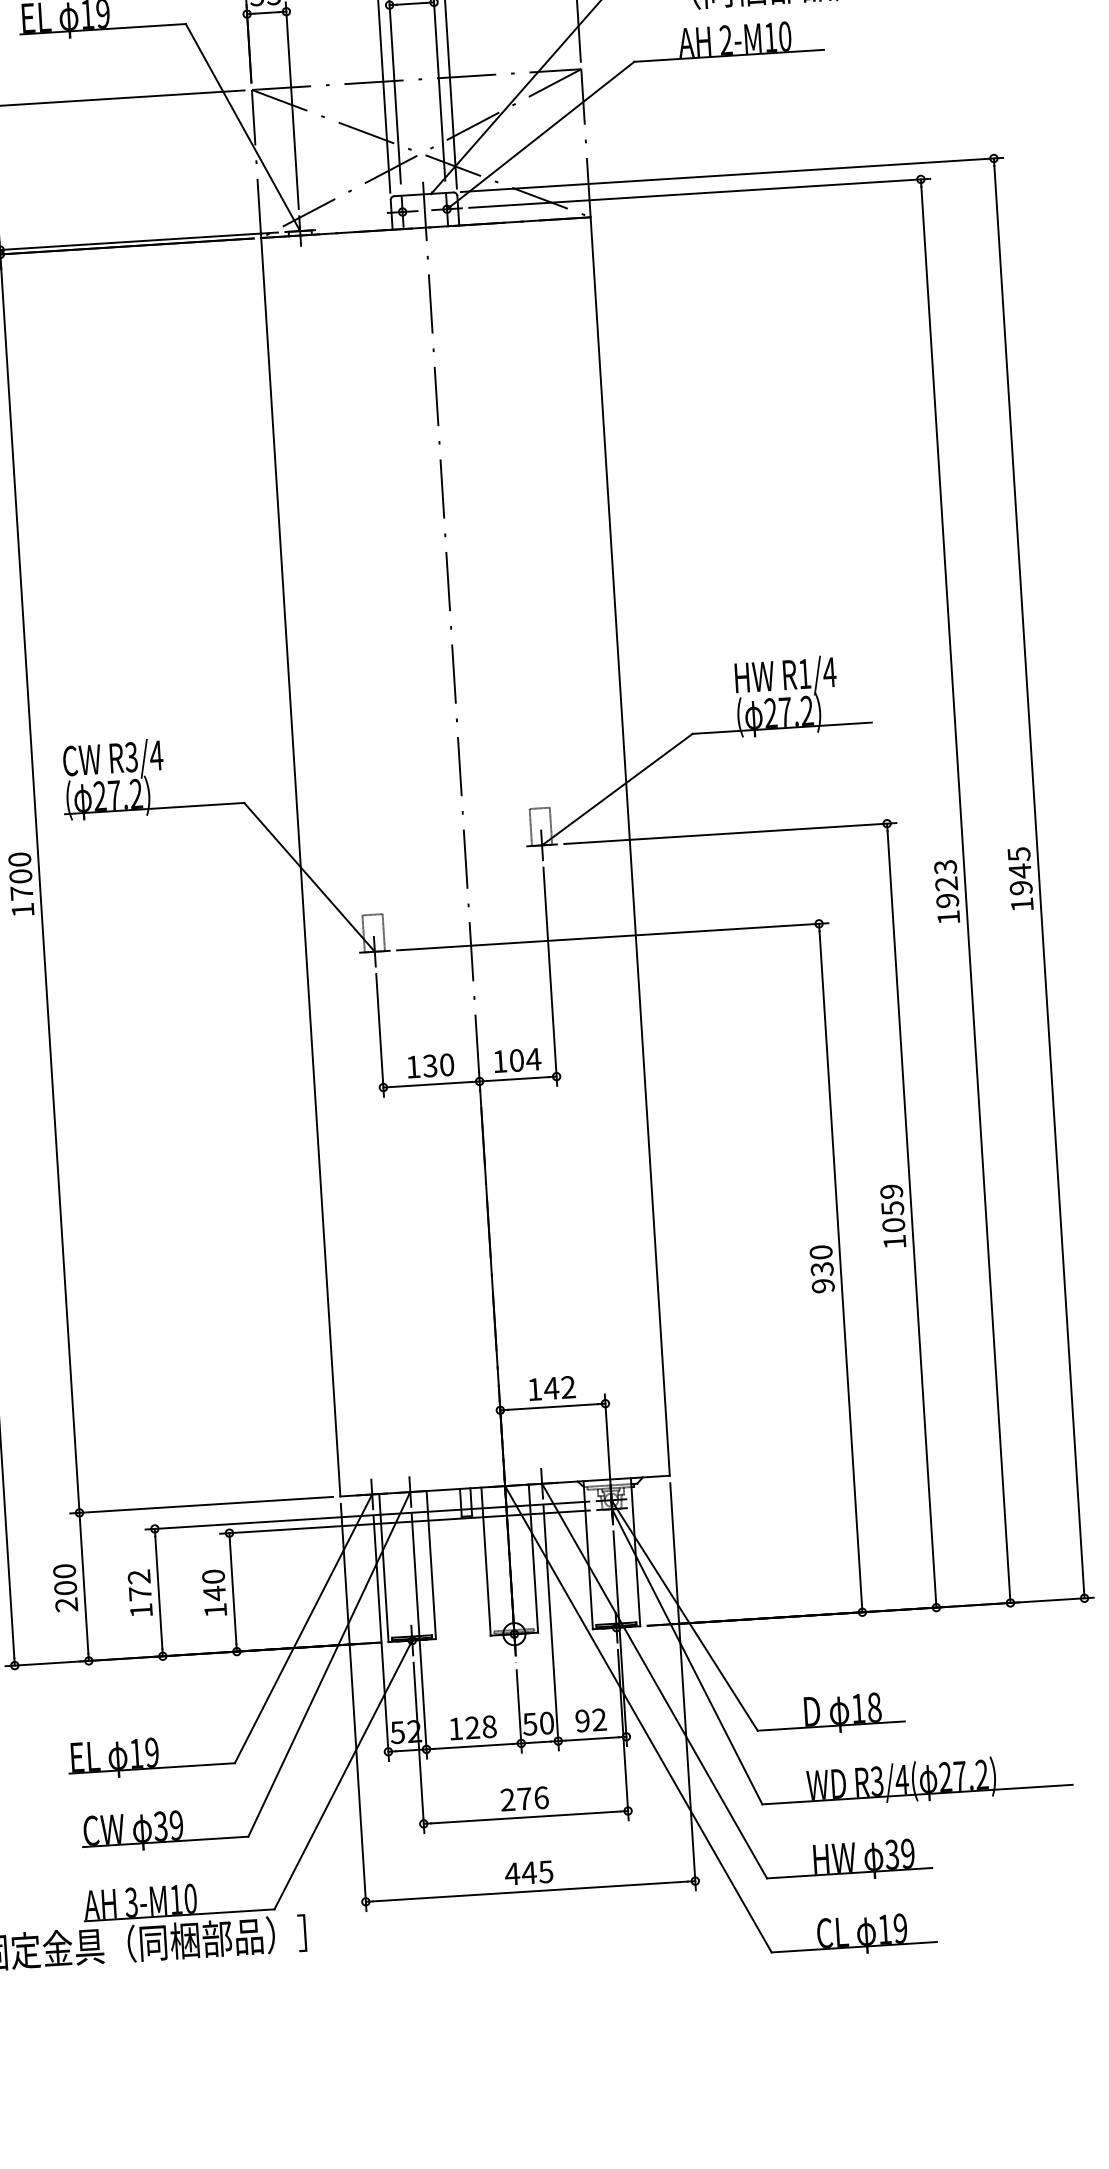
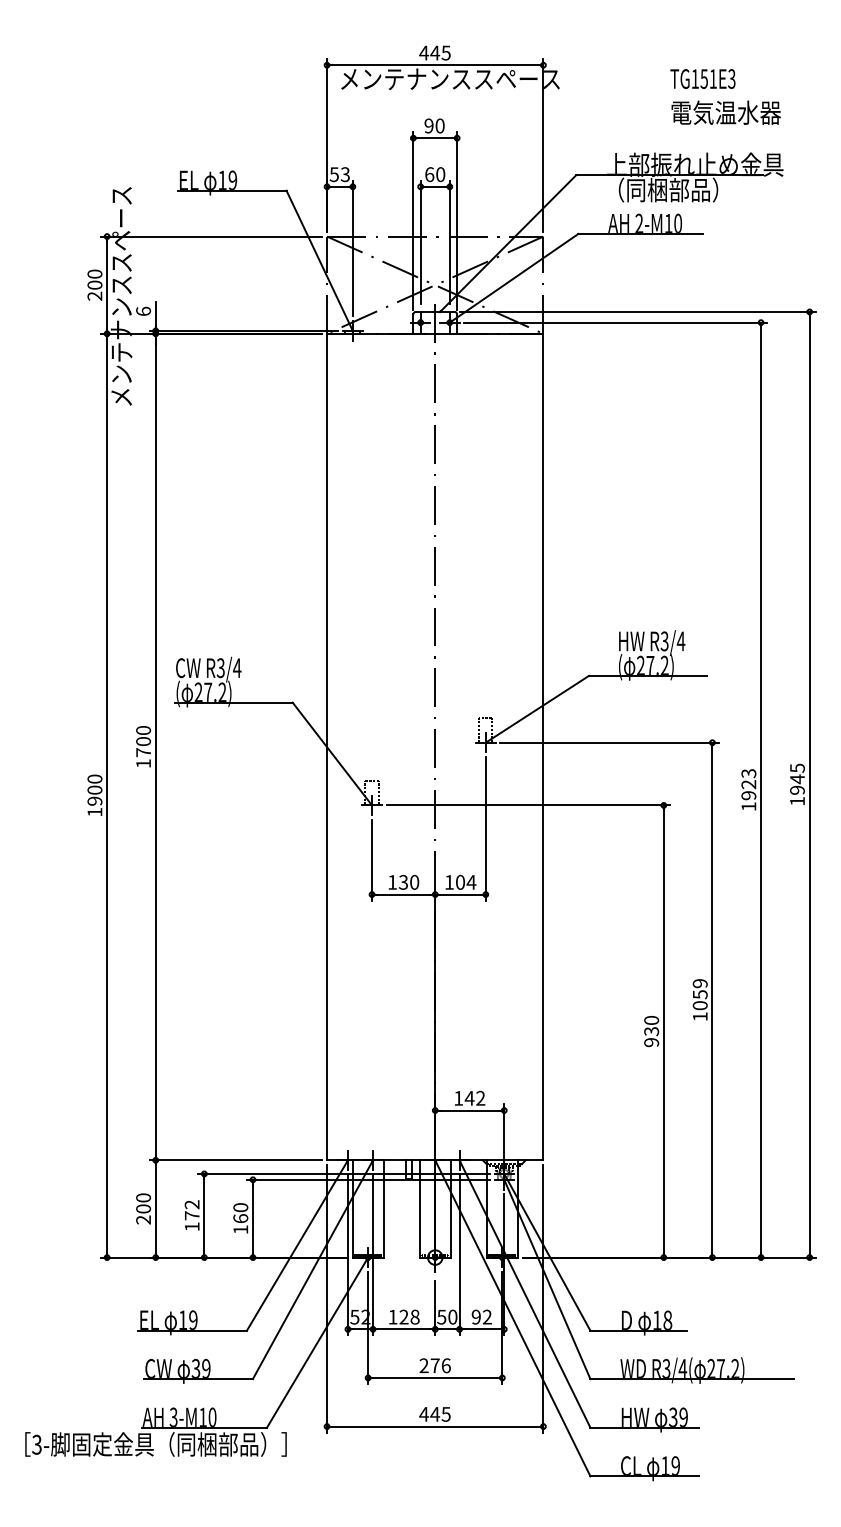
text: (804, 674) -> (664, 641), R1/4 -> R3/4
text: (214, 1593) -> (240, 1218), 140 -> 160

